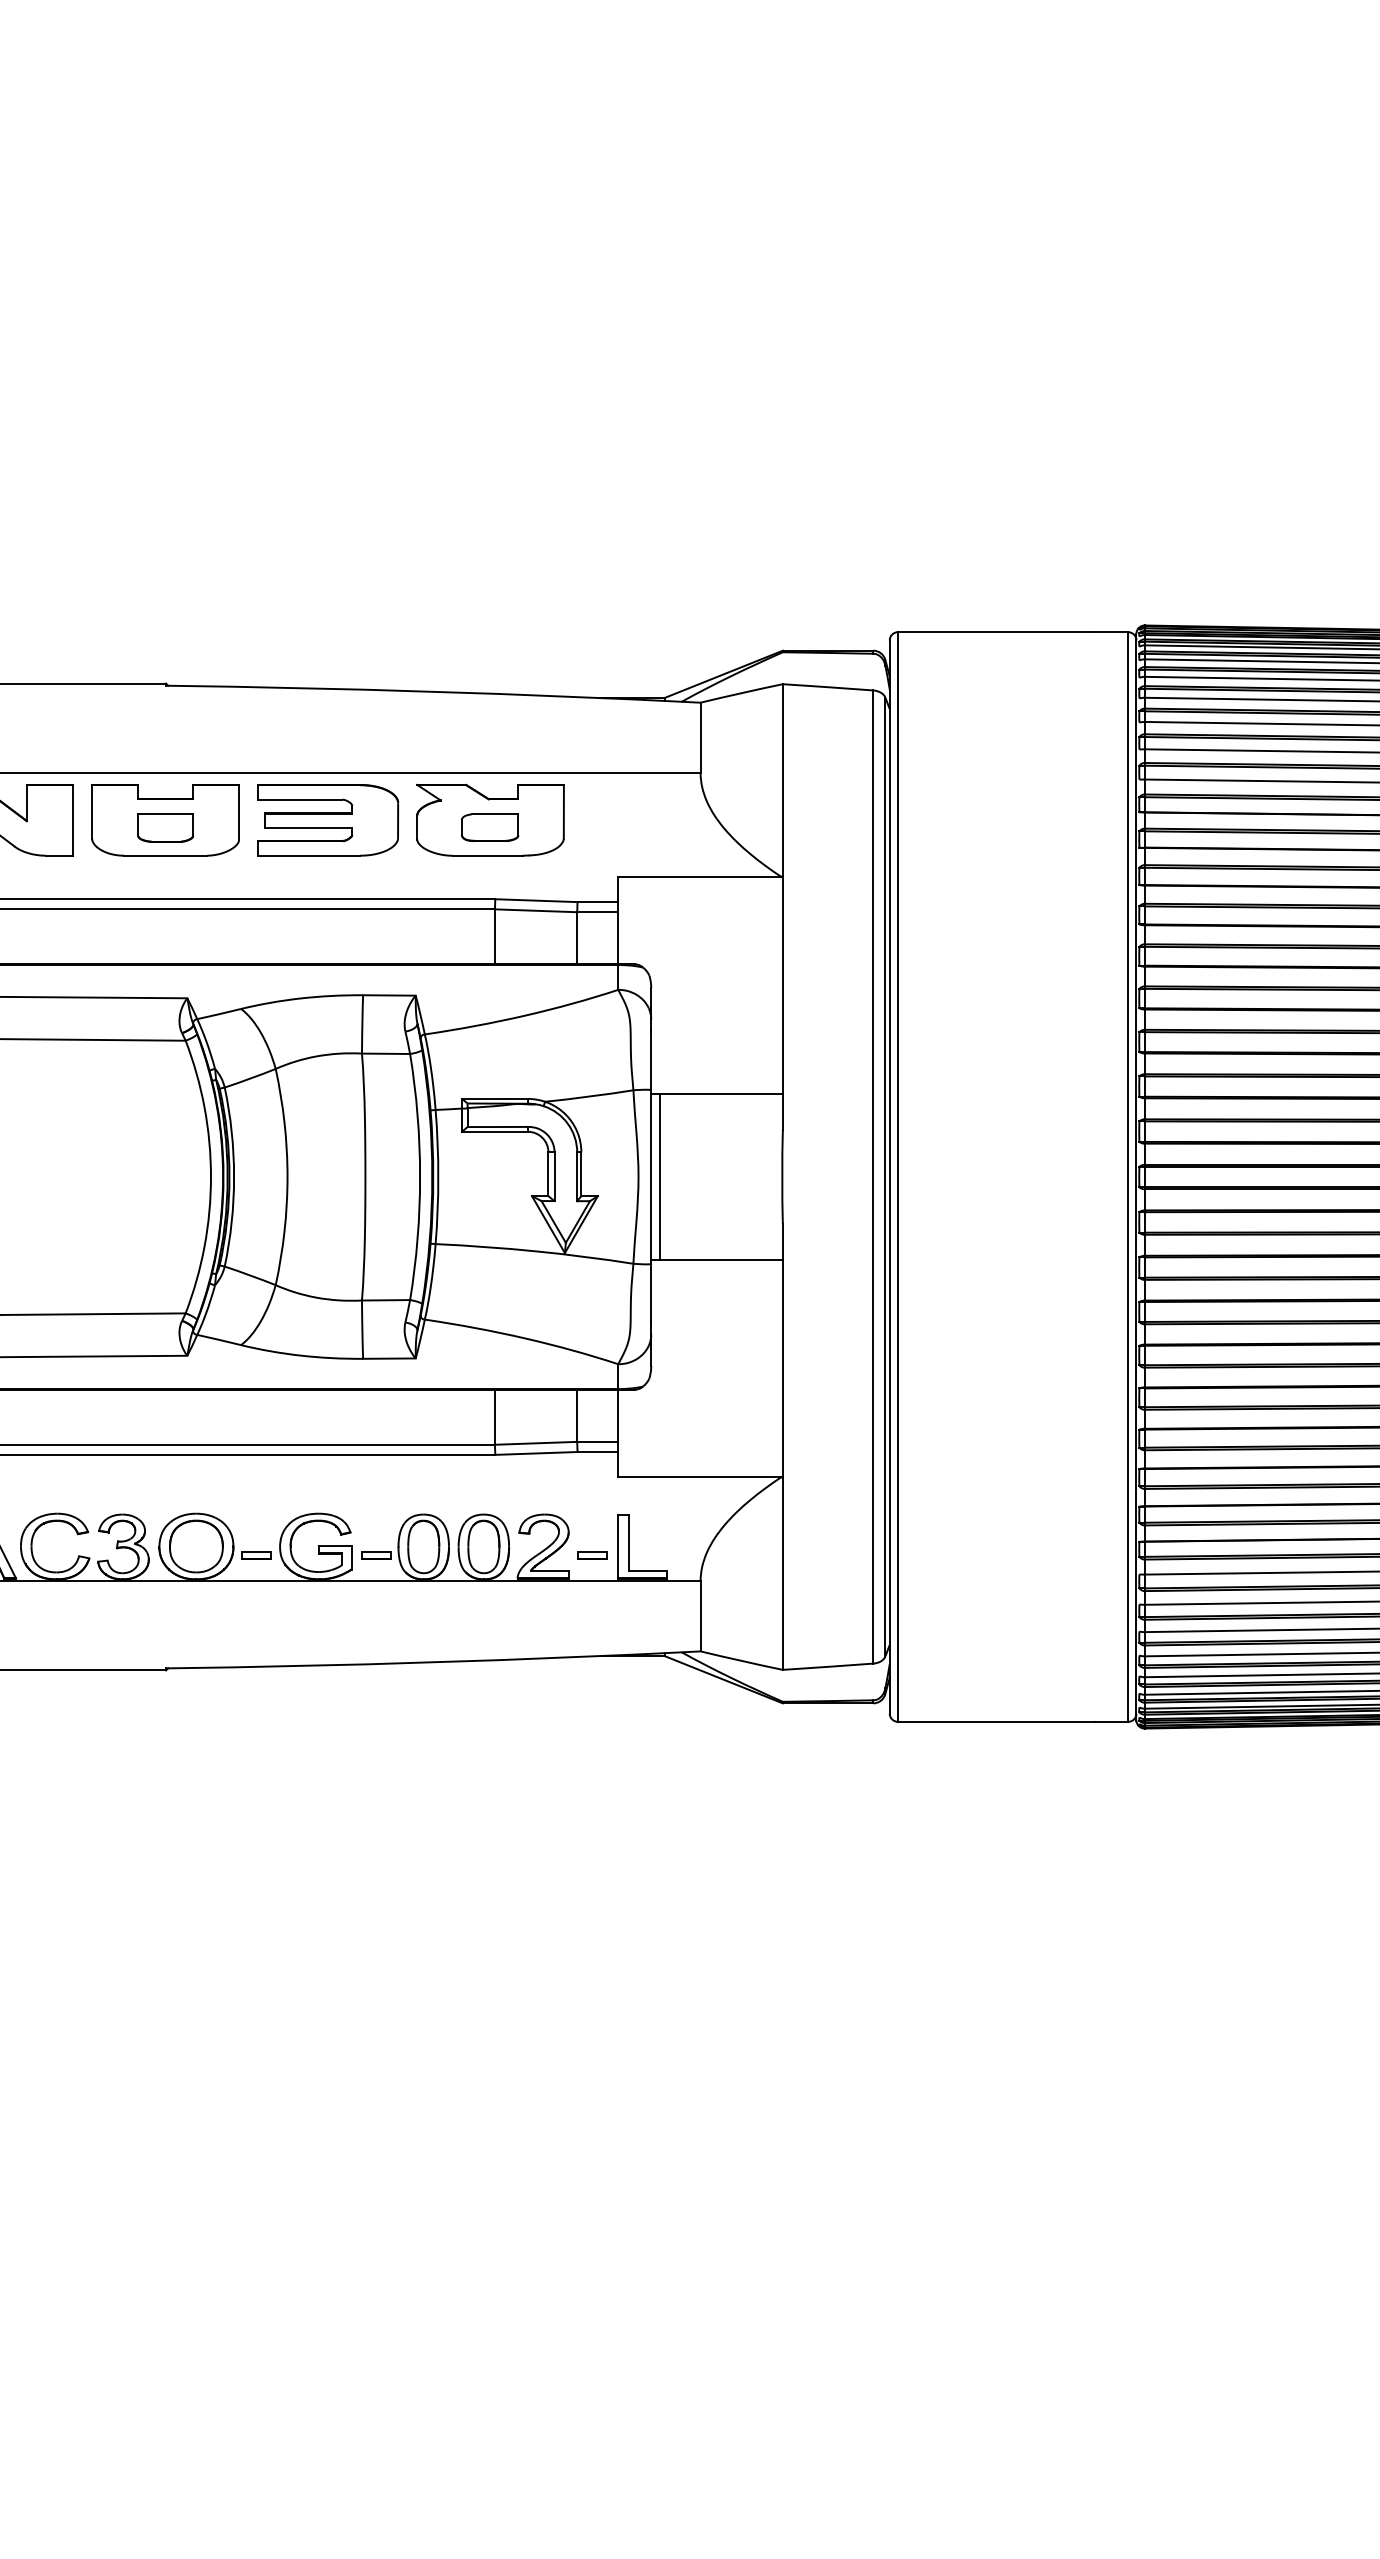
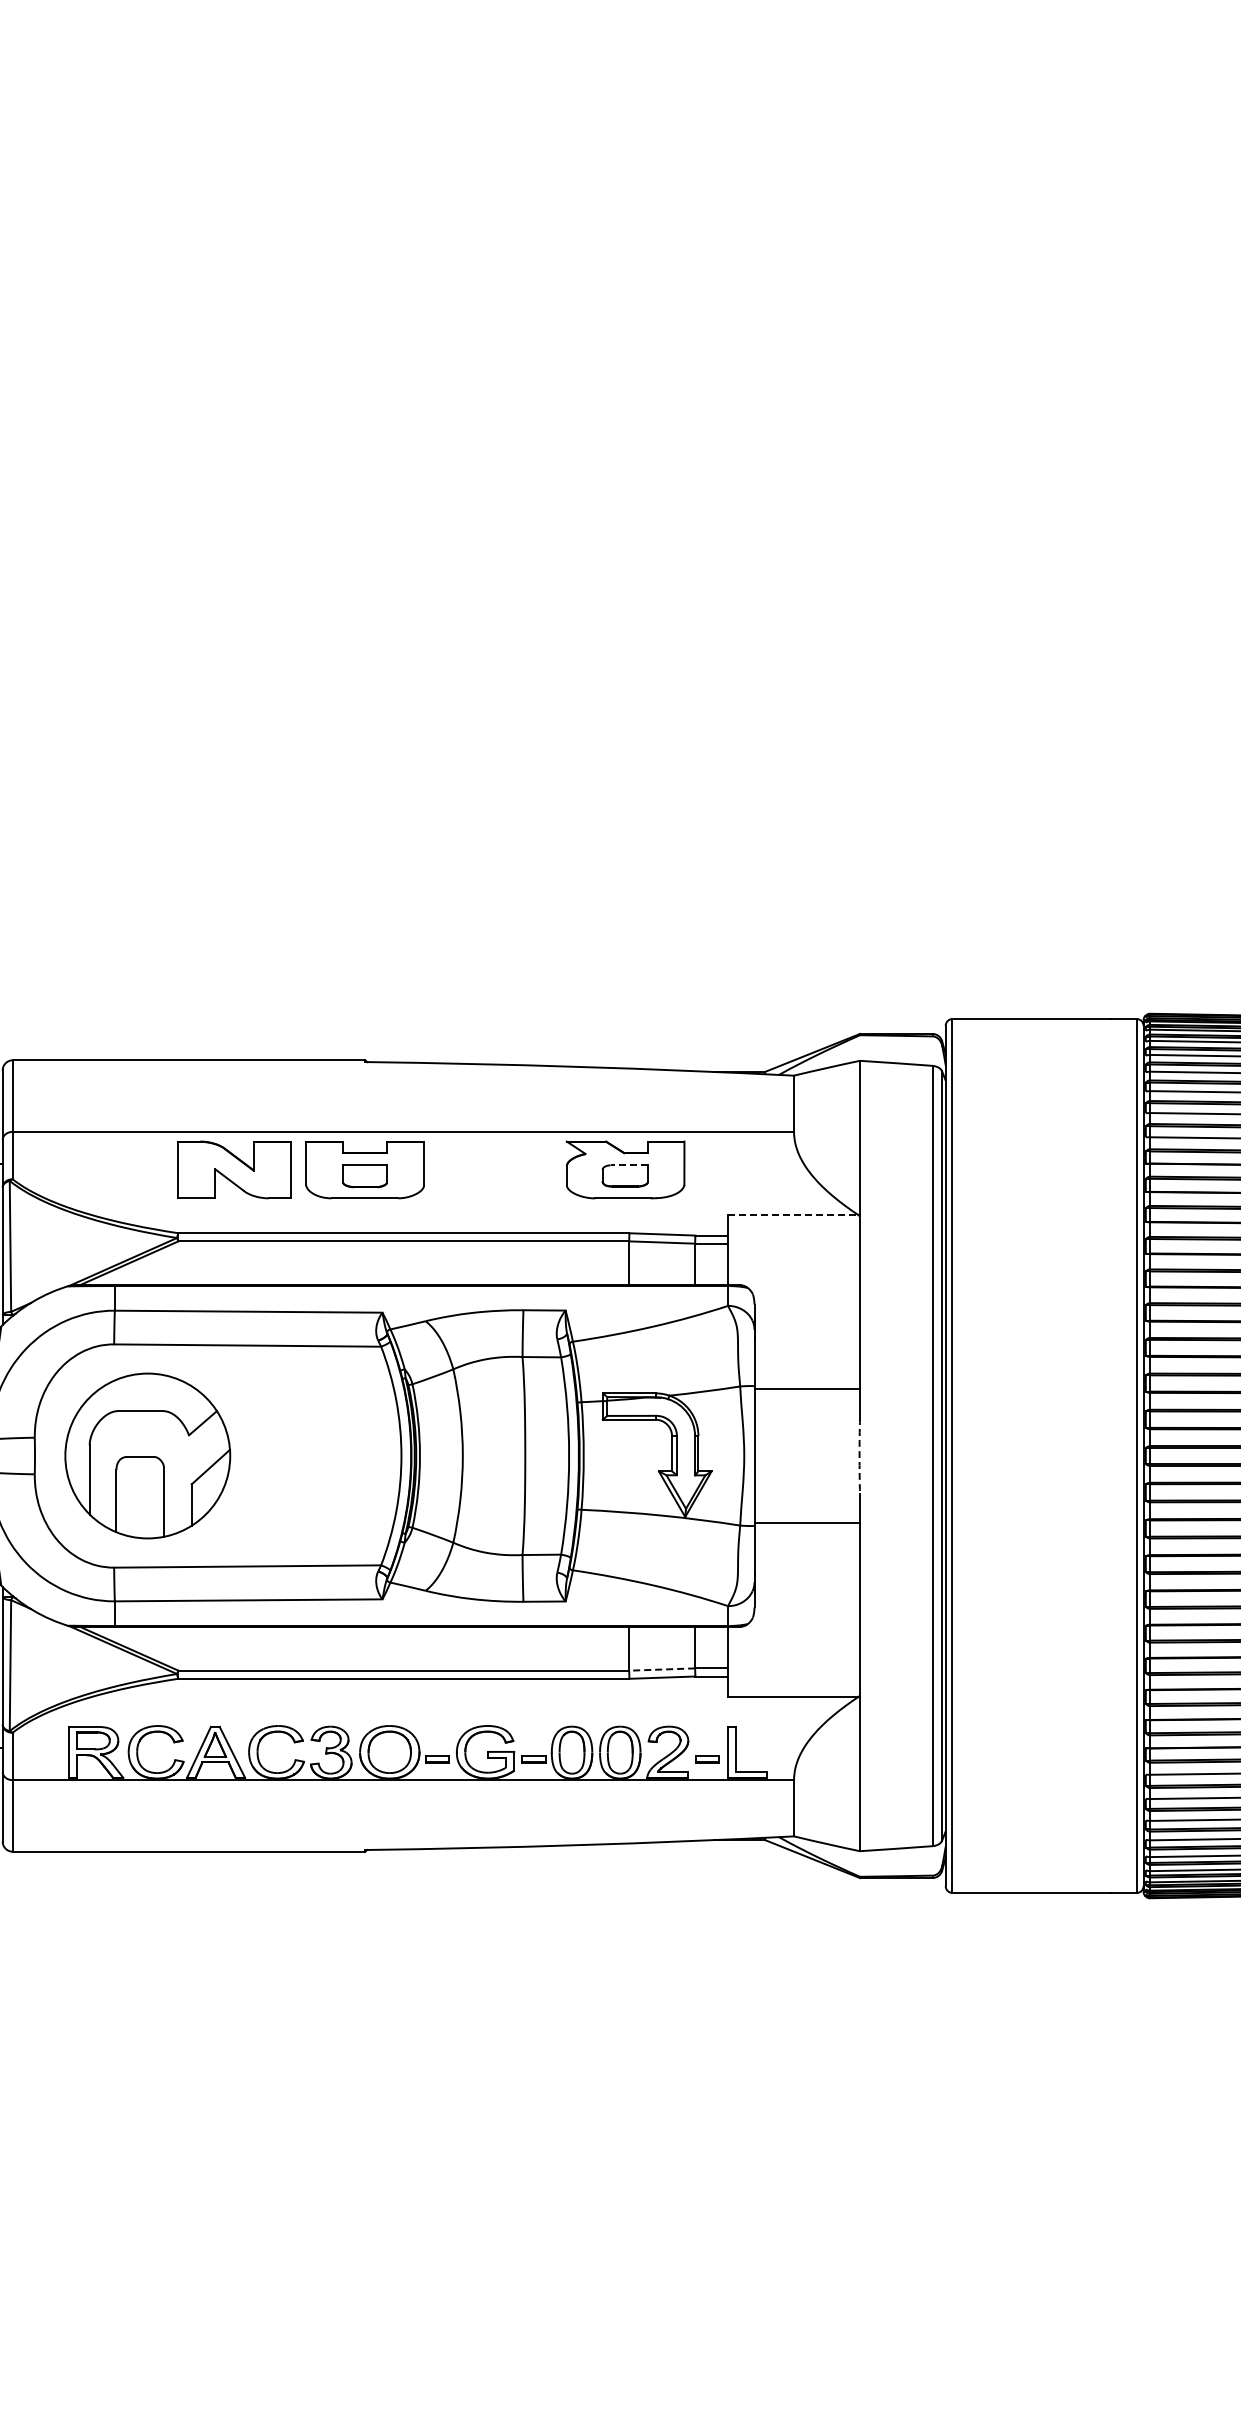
line: (495, 814) -> (629, 1165), solid -> dashed
part: (328, 819) -> (495, 1169), removed
line: (701, 877) -> (794, 1215), solid -> dashed
line: (659, 1176) -> (761, 1455), removed
arc: (782, 1177) -> (859, 1456), solid -> dashed
line: (536, 1443) -> (662, 1669), solid -> dashed

